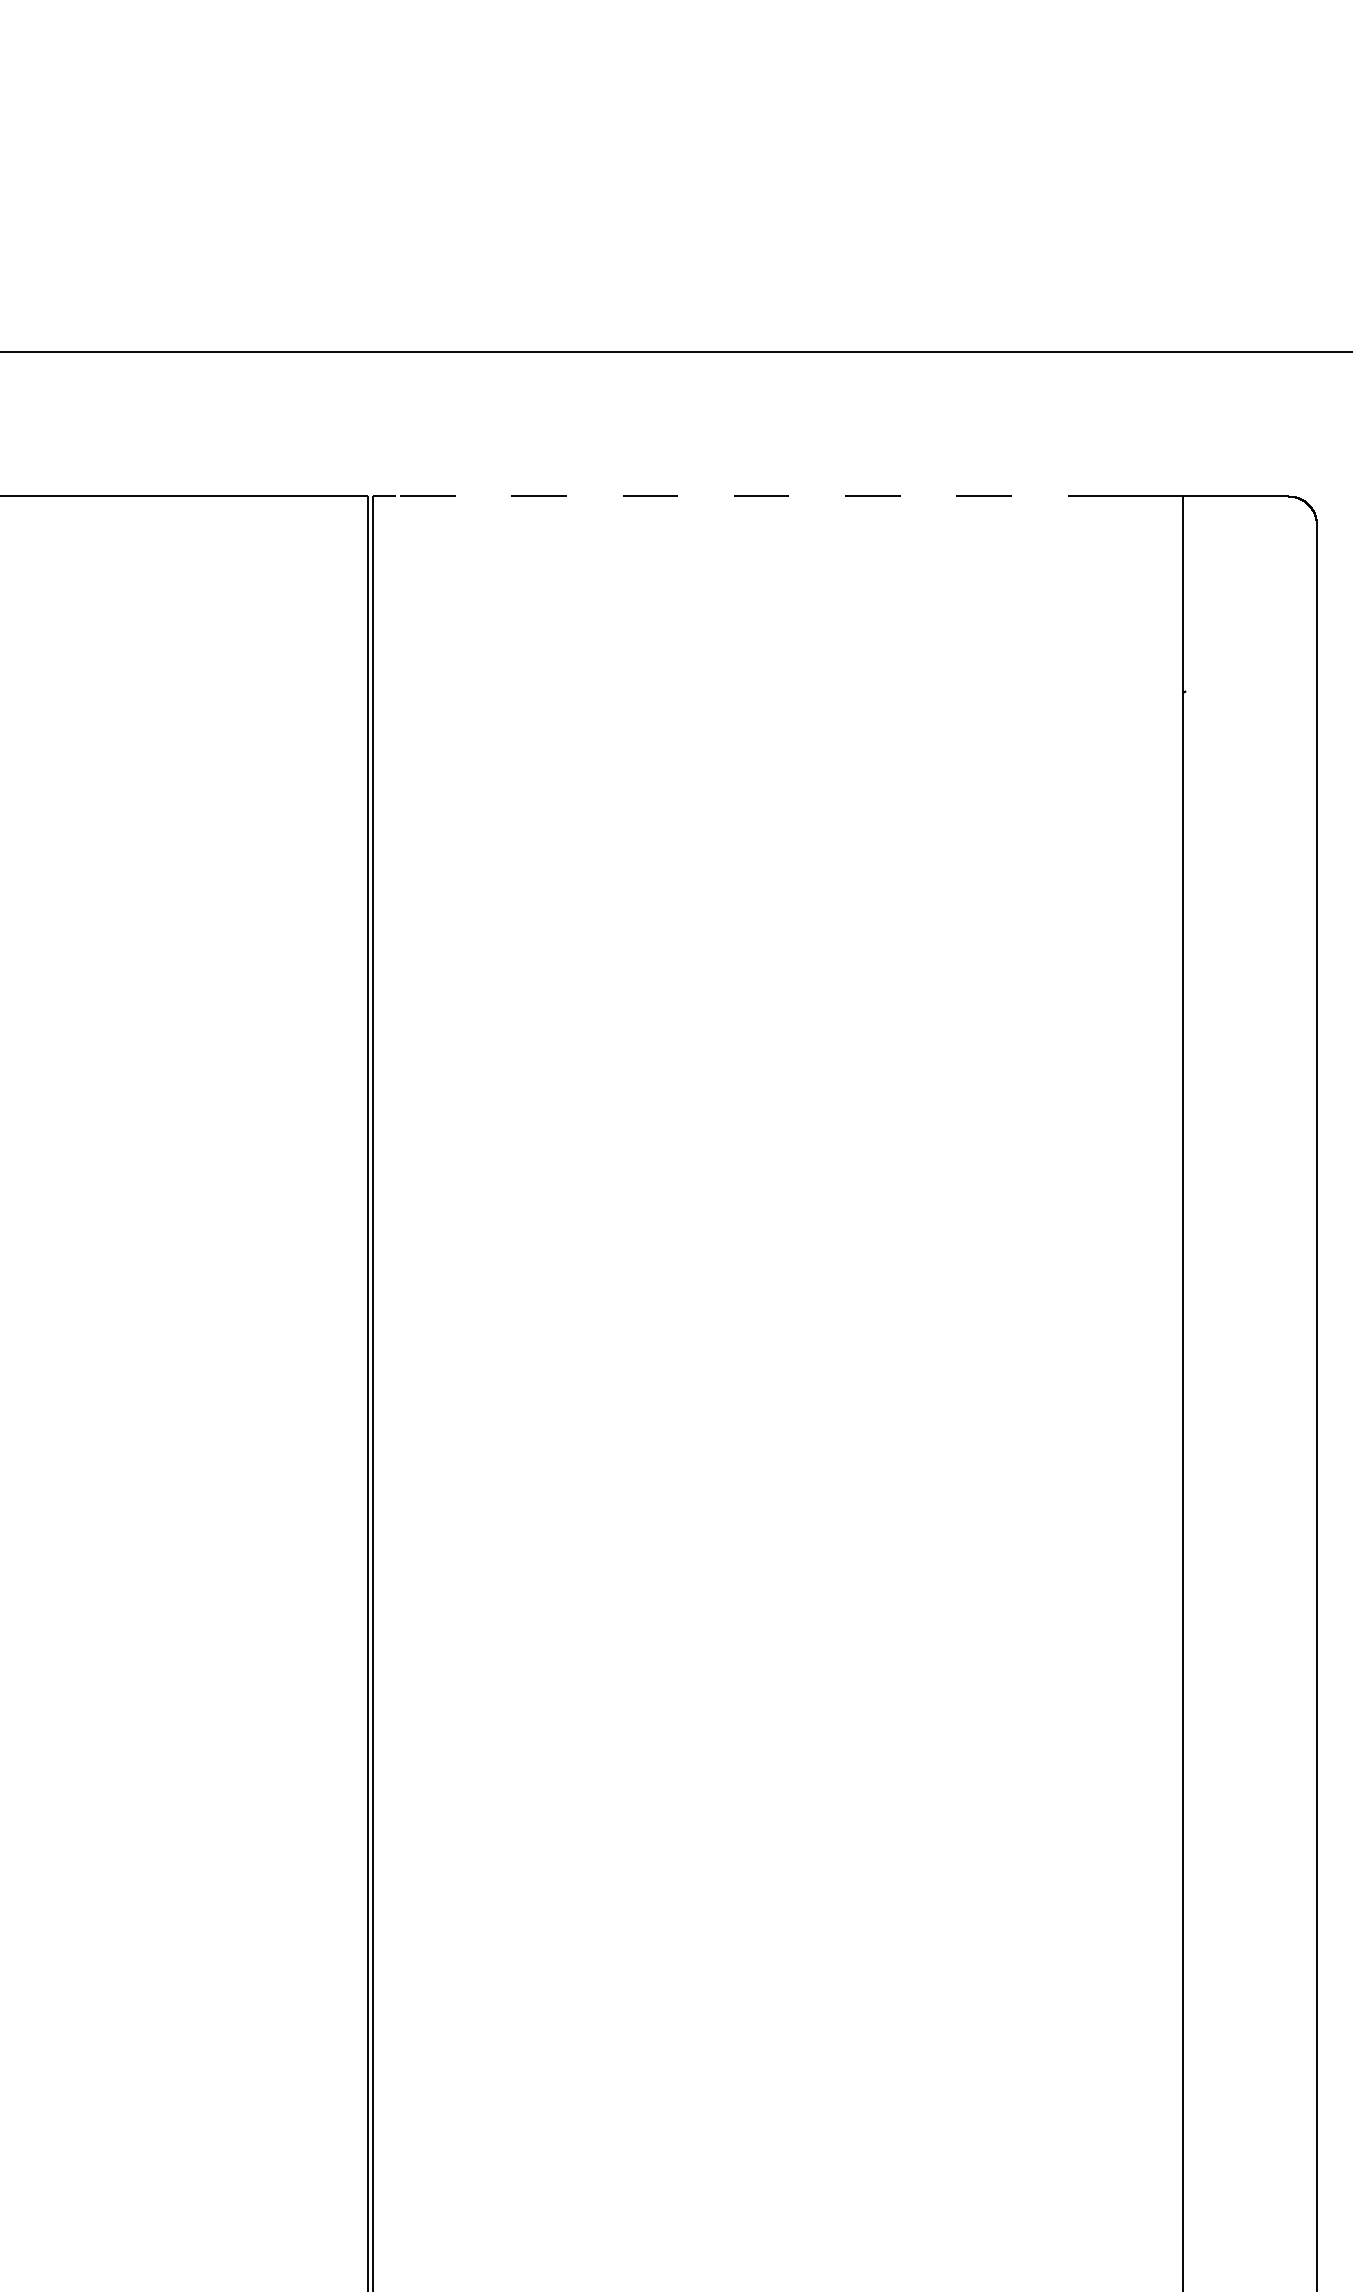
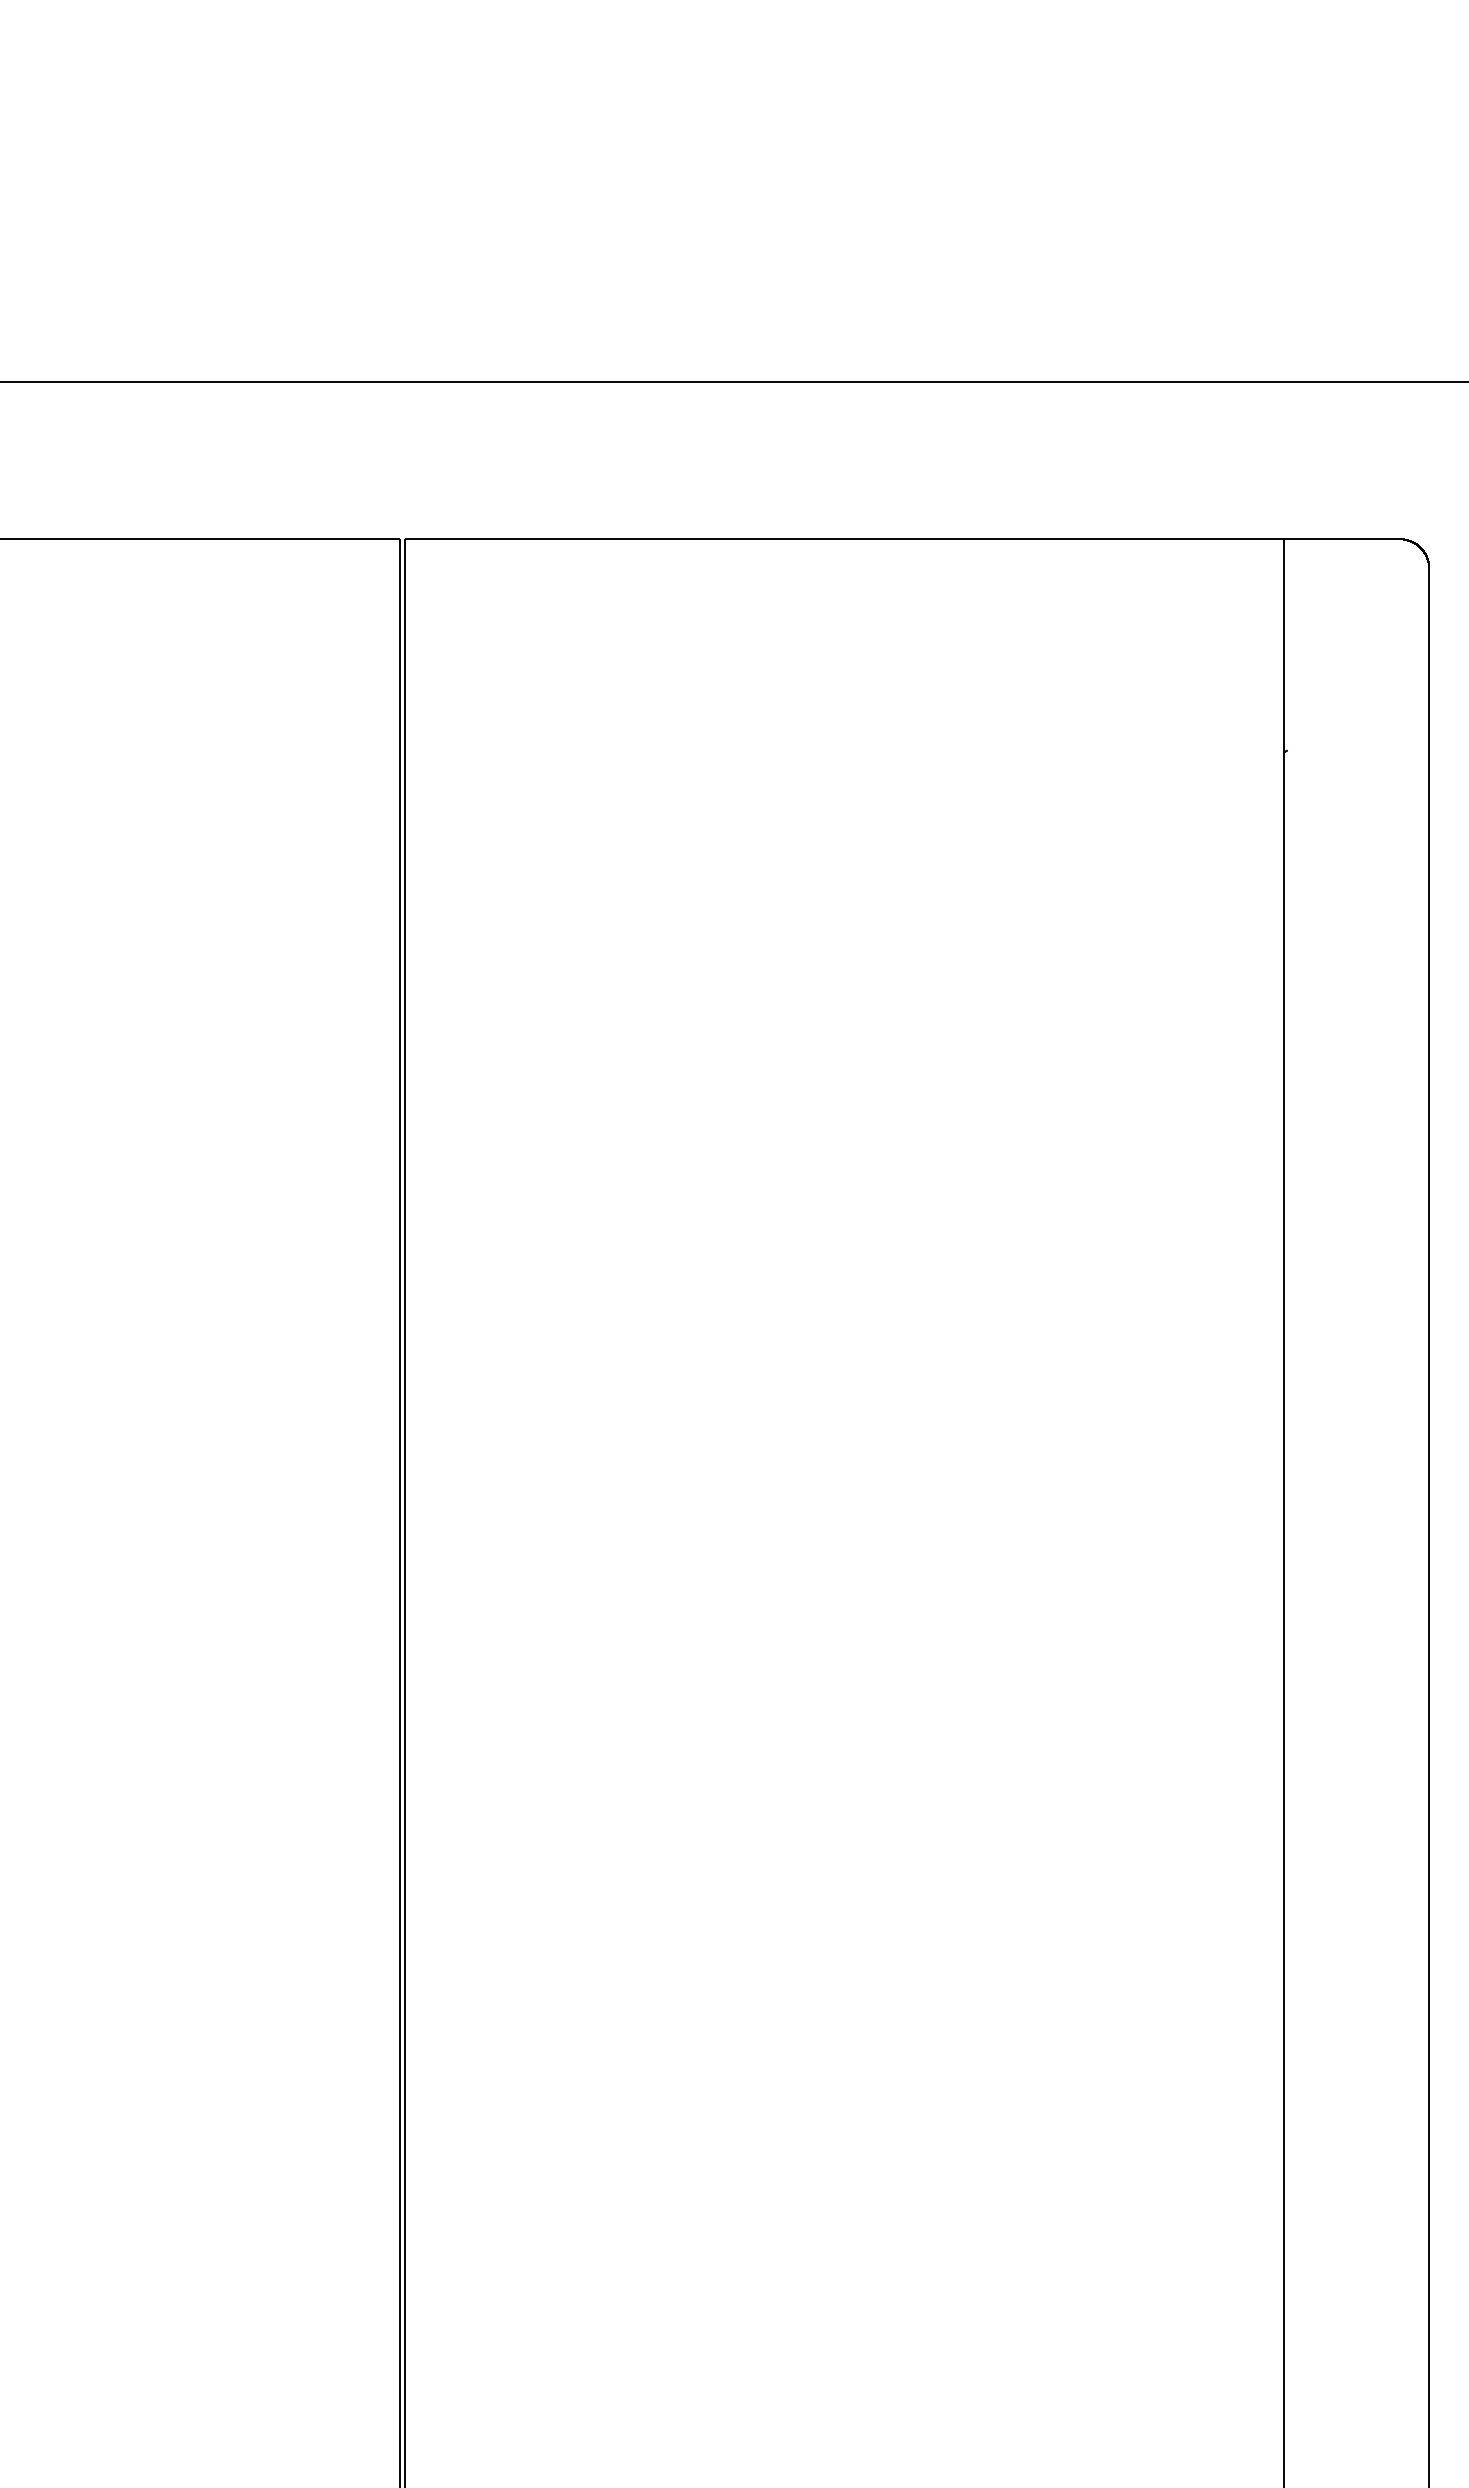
line: (759, 496) -> (824, 539), dashed -> solid

